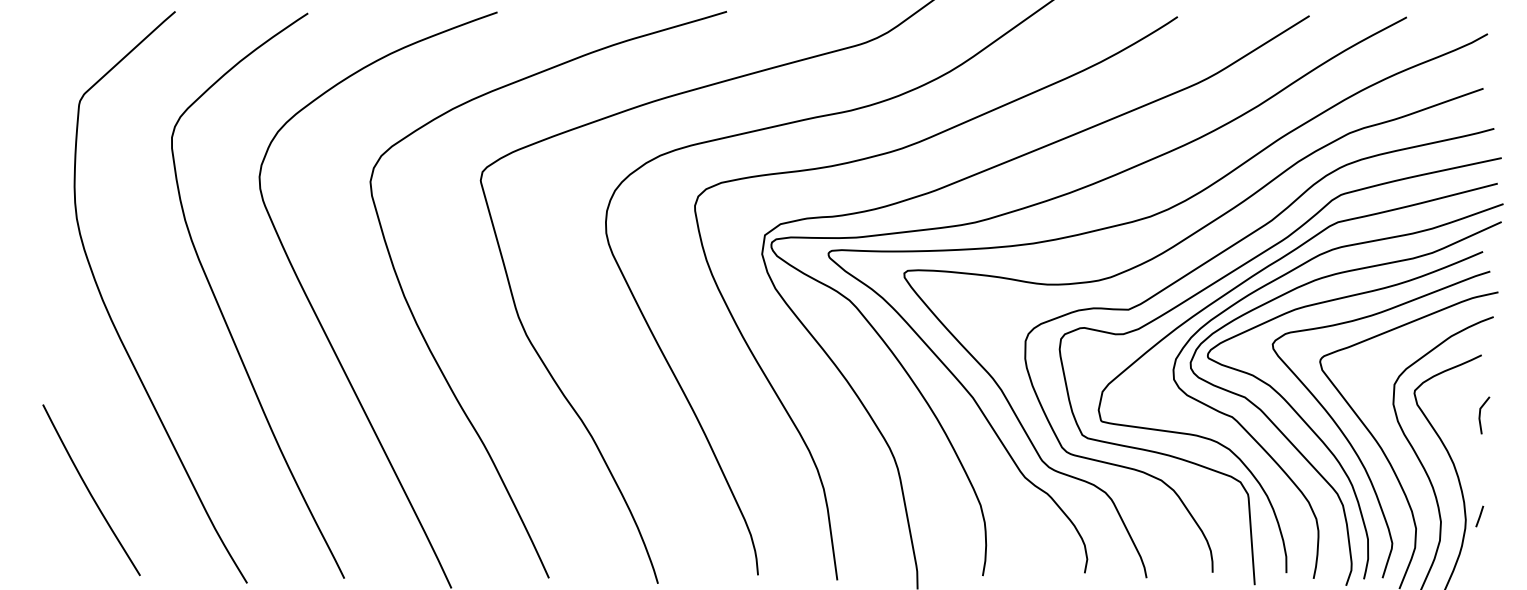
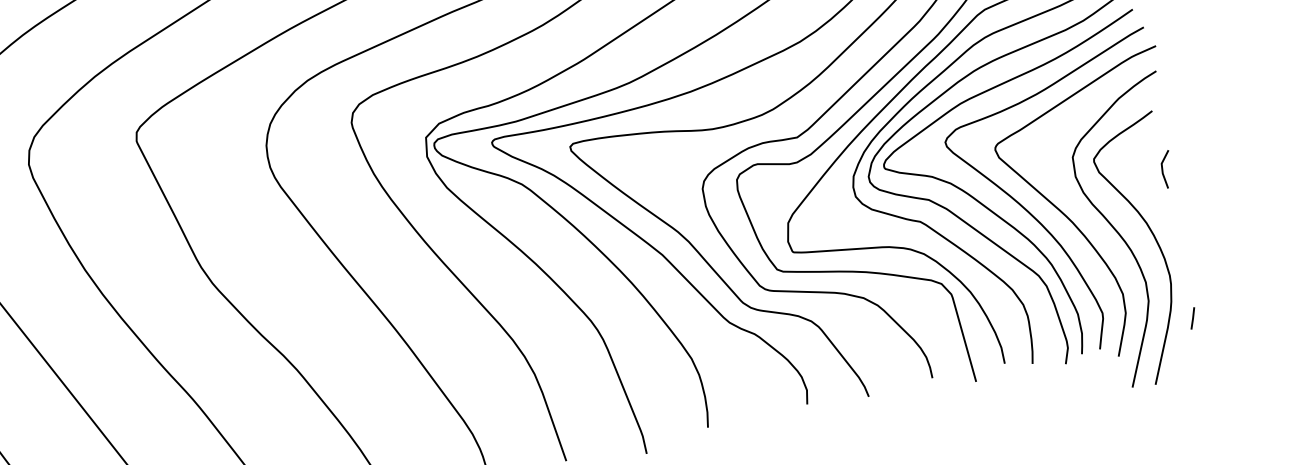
line: (1479, 516) -> (1192, 318), moved

